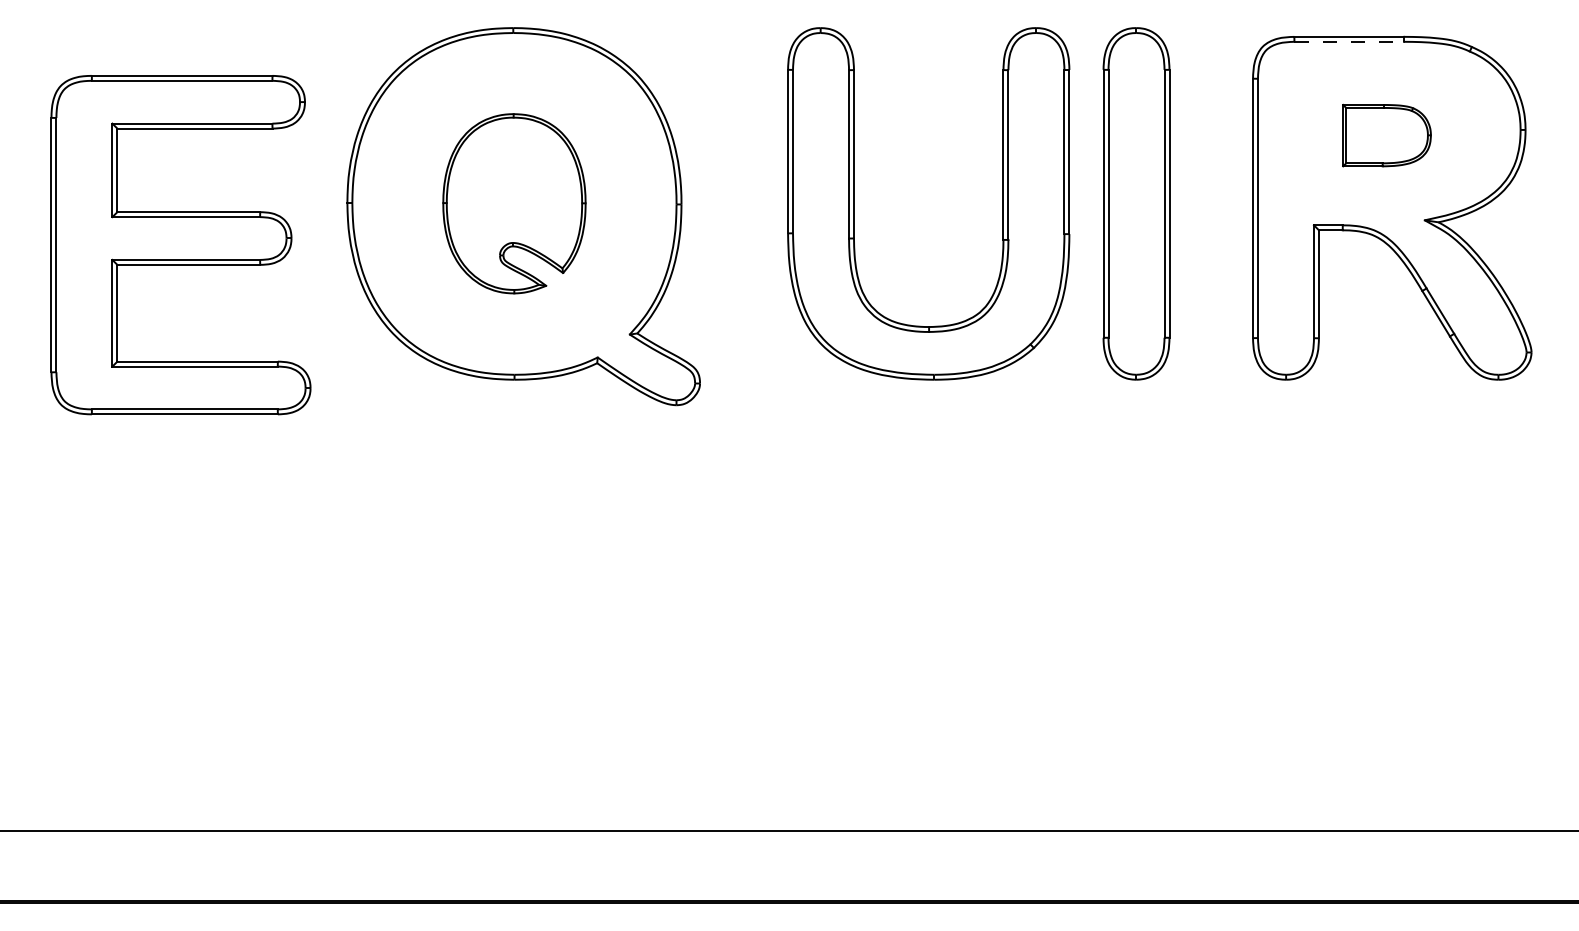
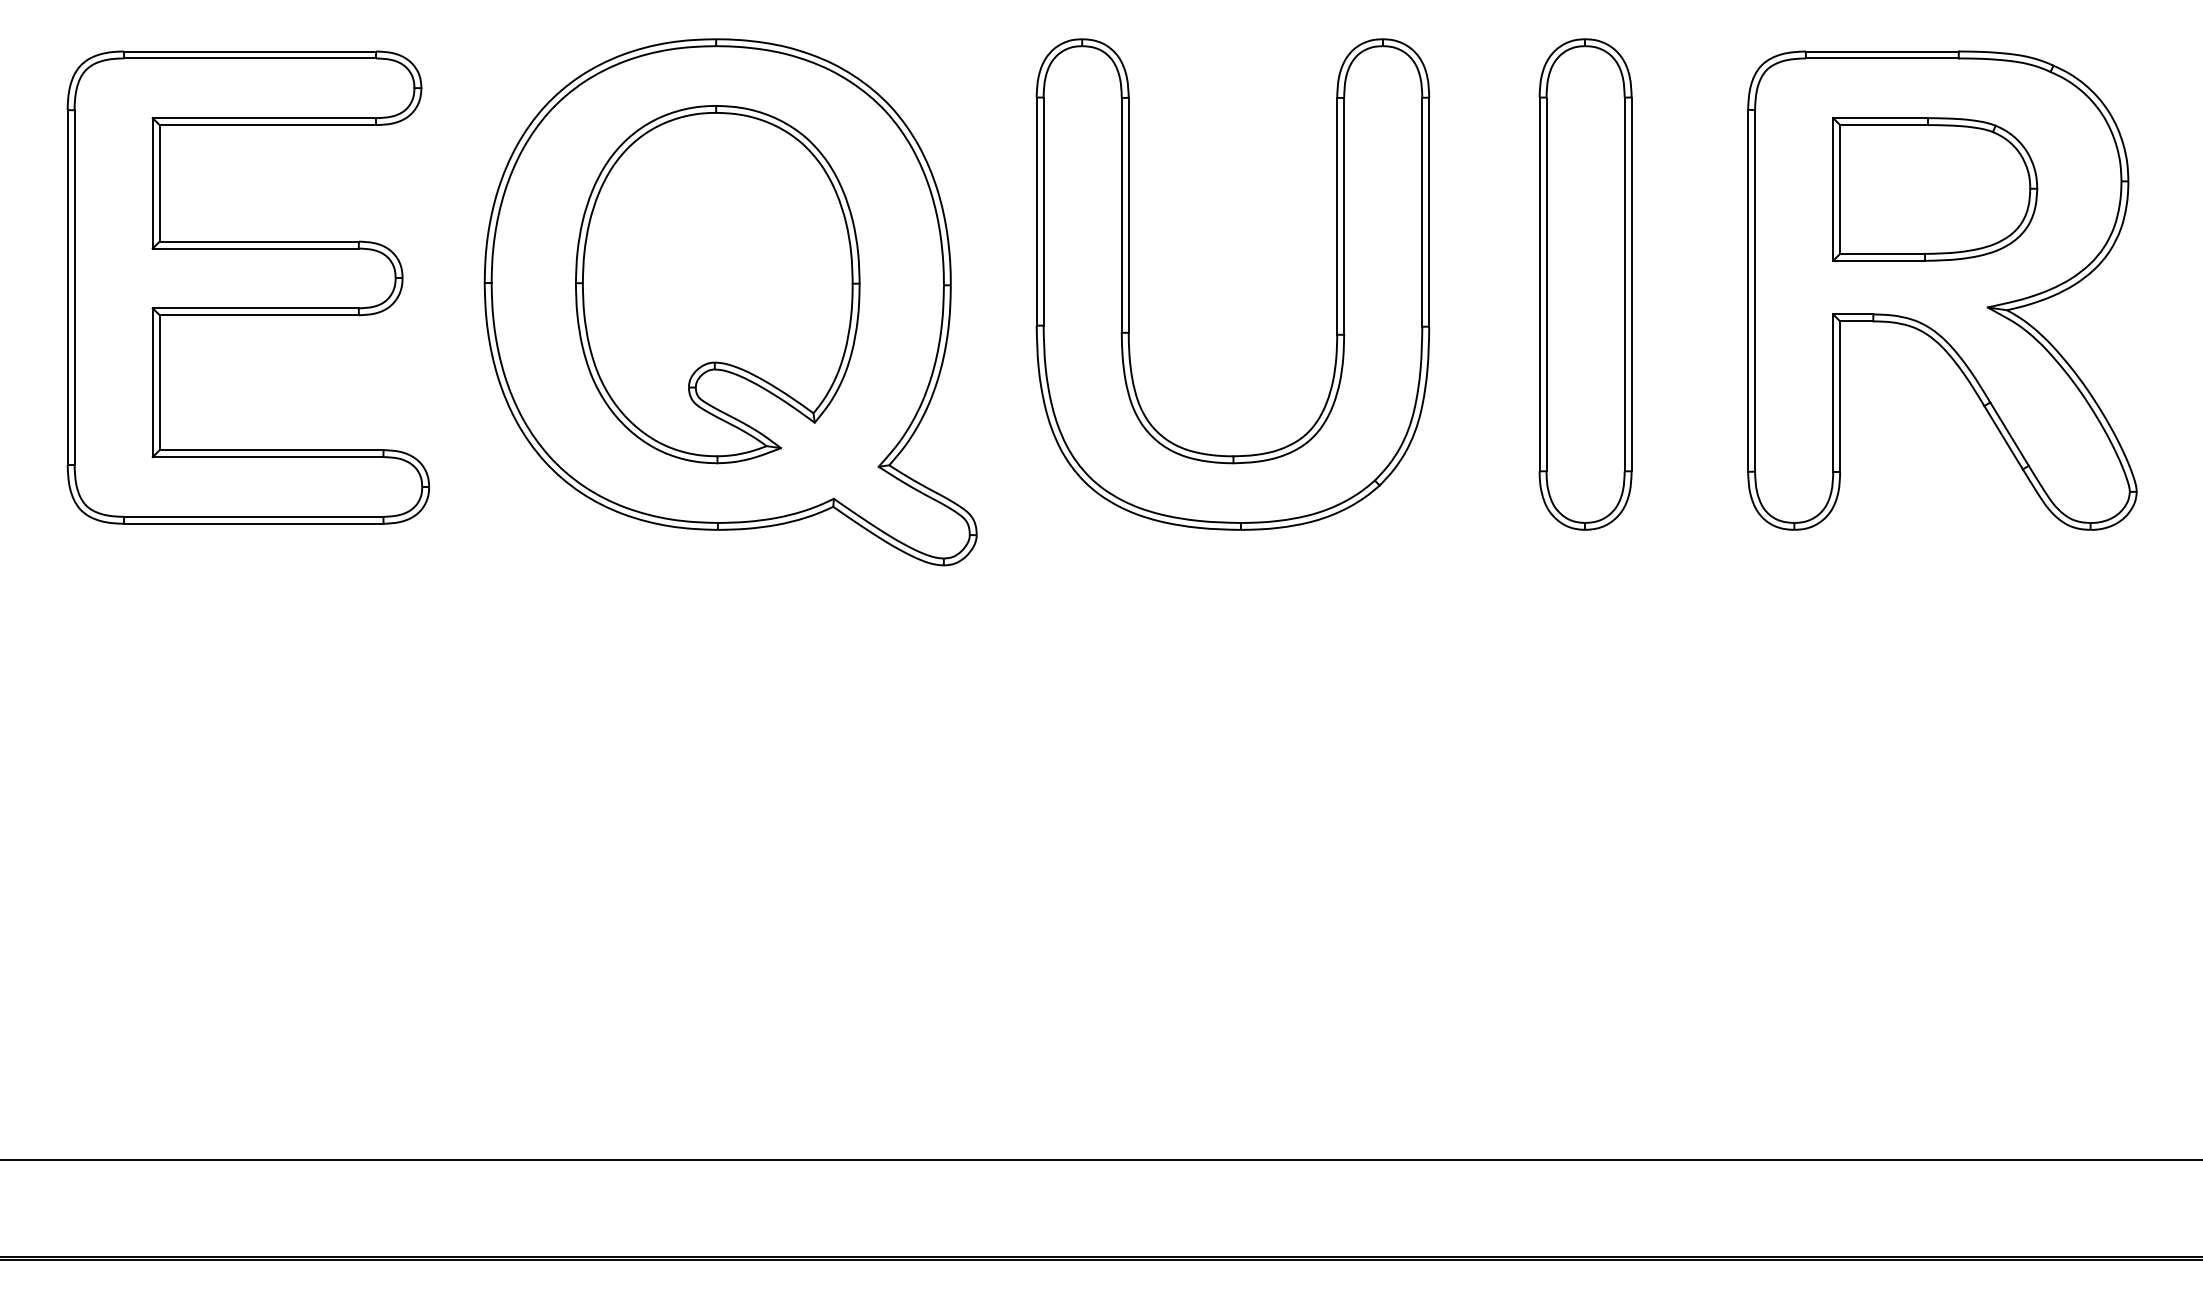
line: (1349, 41) -> (1882, 57), dashed -> solid
part: (1386, 135) -> (1934, 189), size x1.67
part: (514, 203) -> (717, 283), size x1.43
part: (854, 203) -> (1129, 283), moved
part: (180, 245) -> (247, 288), moved

